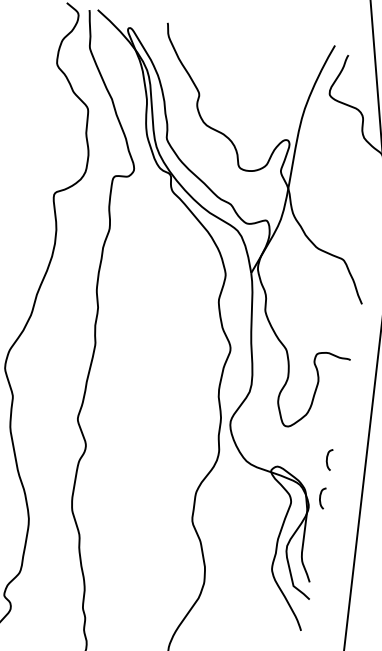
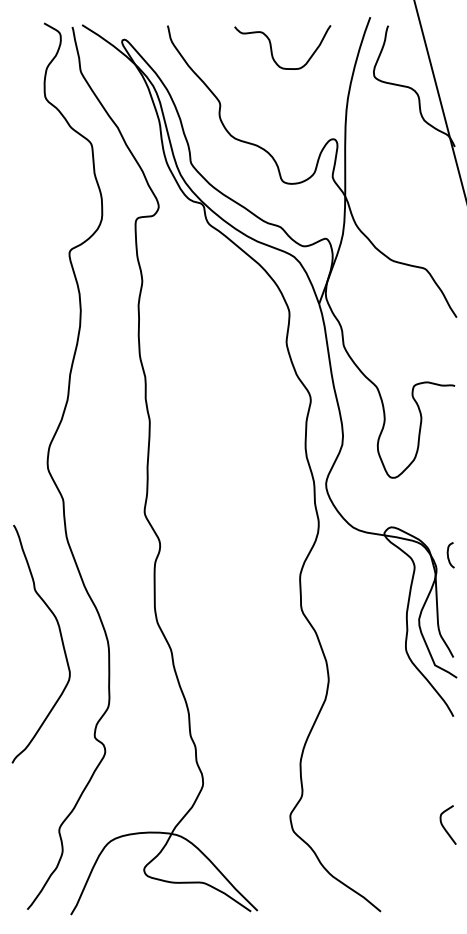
curve: (250, 57) -> (272, 49), added
curve: (327, 459) -> (448, 508), removed

